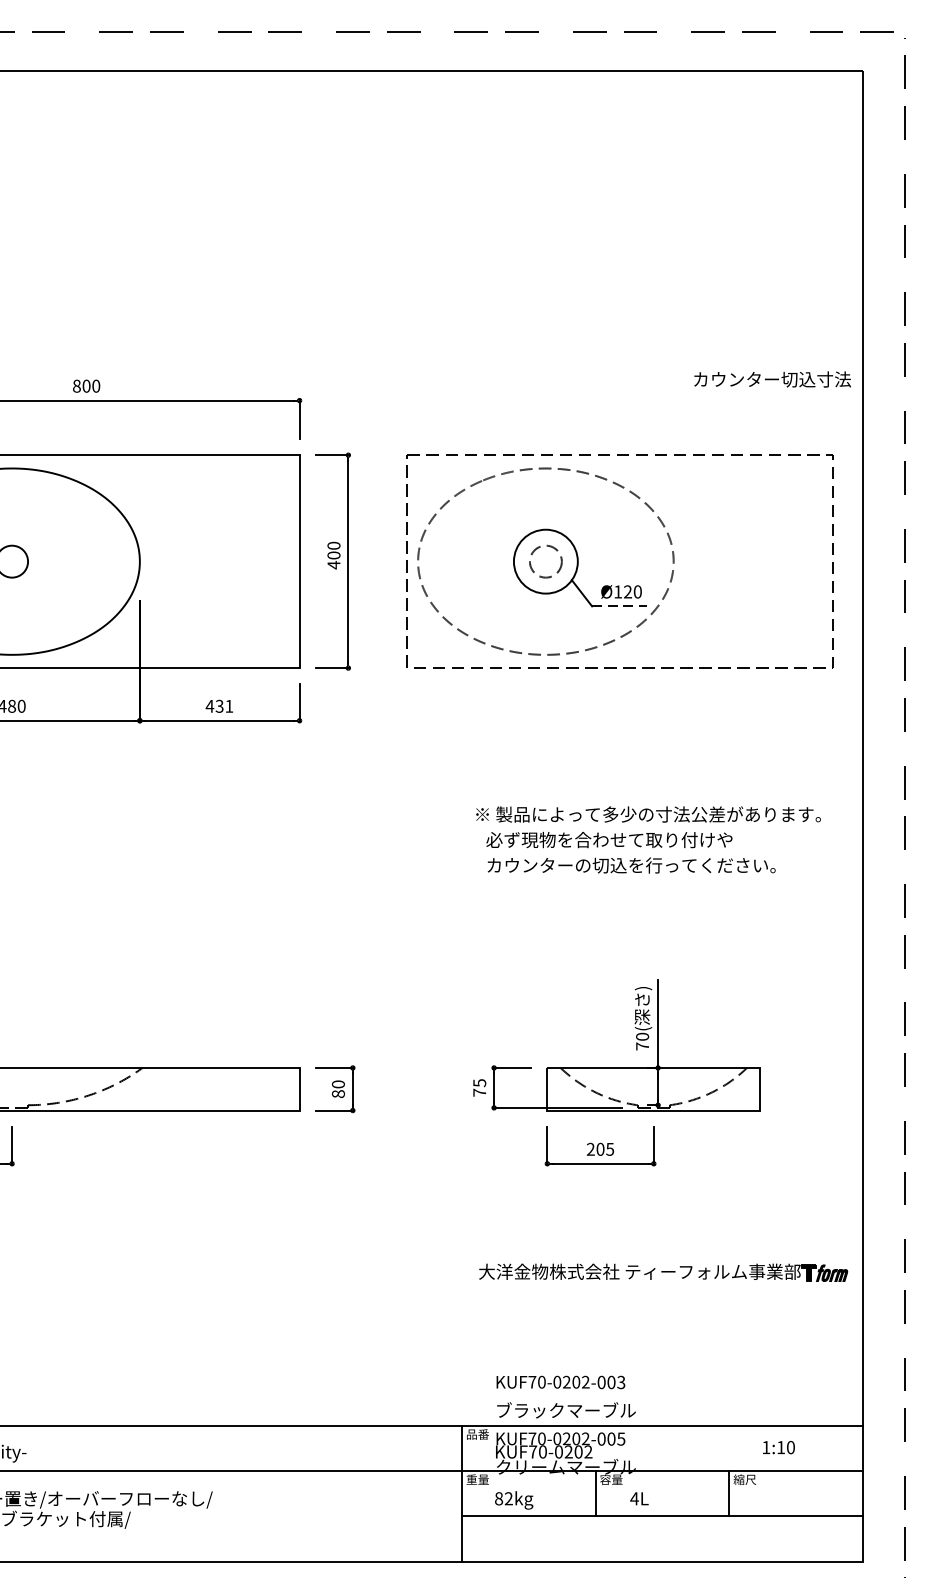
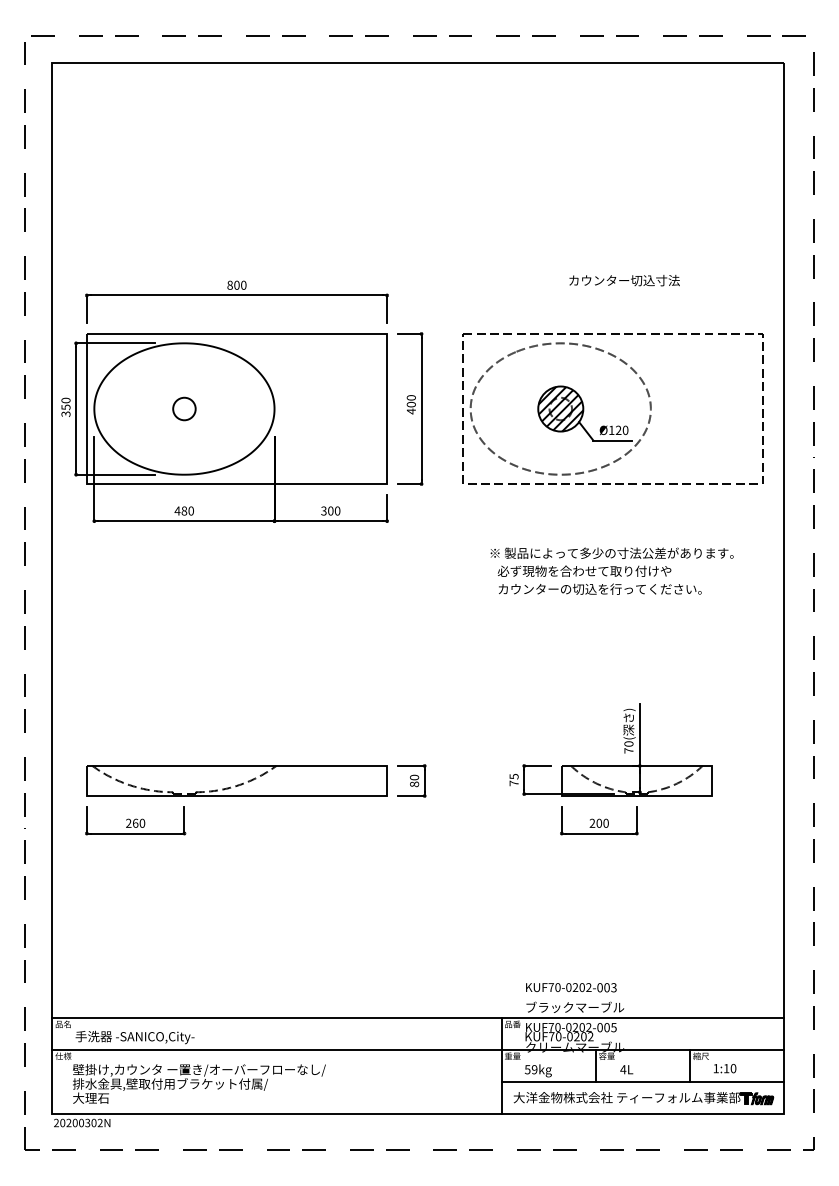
text: (772, 379) -> (624, 280), moved
hatch: (545, 560) -> (560, 408), added
line: (620, 606) -> (613, 440), dashed -> solid
text: (219, 705) -> (330, 510), 431 -> 300
text: (647, 838) -> (611, 570), moved
text: (609, 1148) -> (605, 822), 205 -> 200
part: (663, 1272) -> (643, 1098), moved
text: (779, 1447) -> (725, 1068), moved
text: (502, 1498) -> (530, 1069), 82kg -> 59kg

